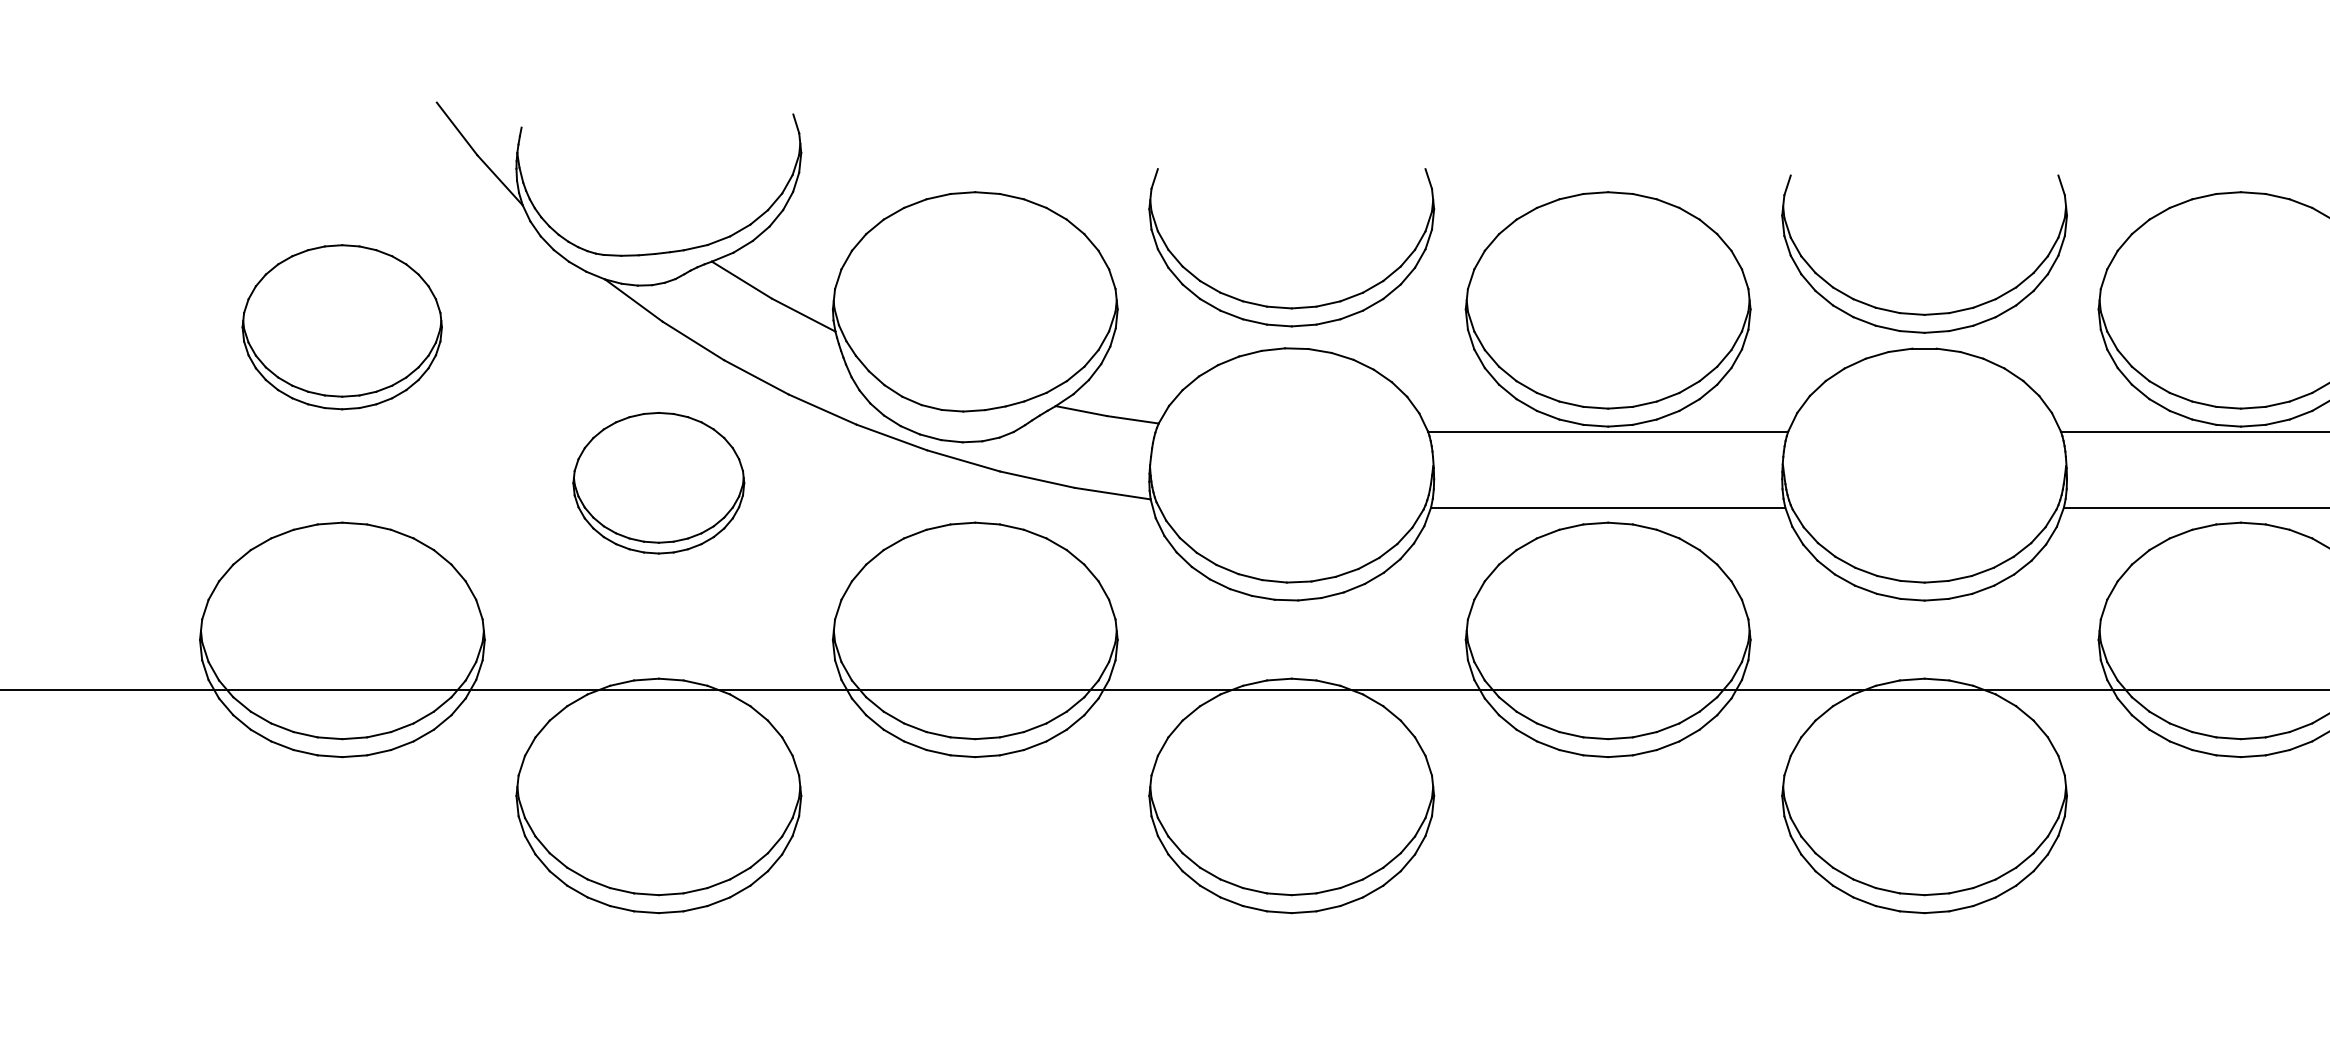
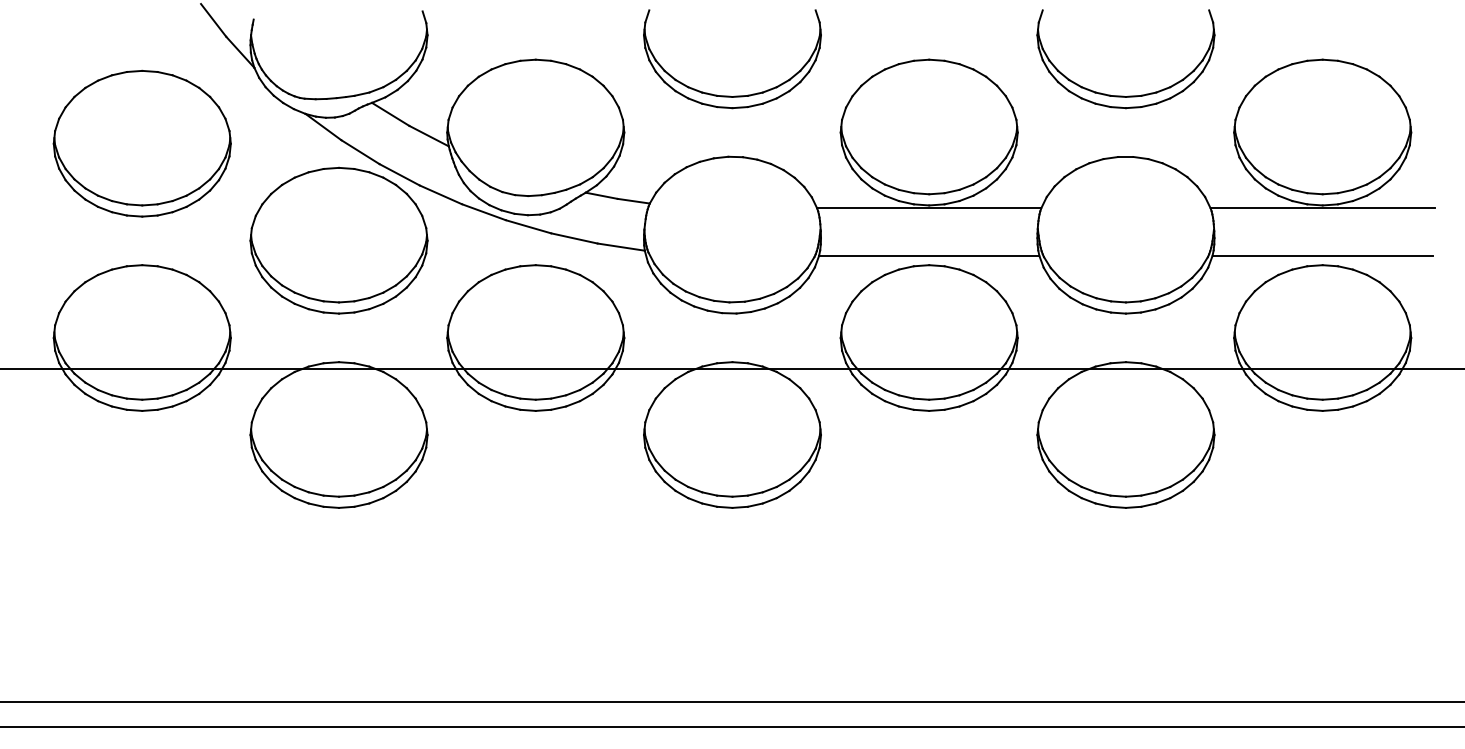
part: (1288, 306) -> (730, 95), moved
part: (1920, 312) -> (1123, 95), moved
part: (341, 326) -> (141, 143), size x1.43
part: (657, 482) -> (338, 240), size x1.67

